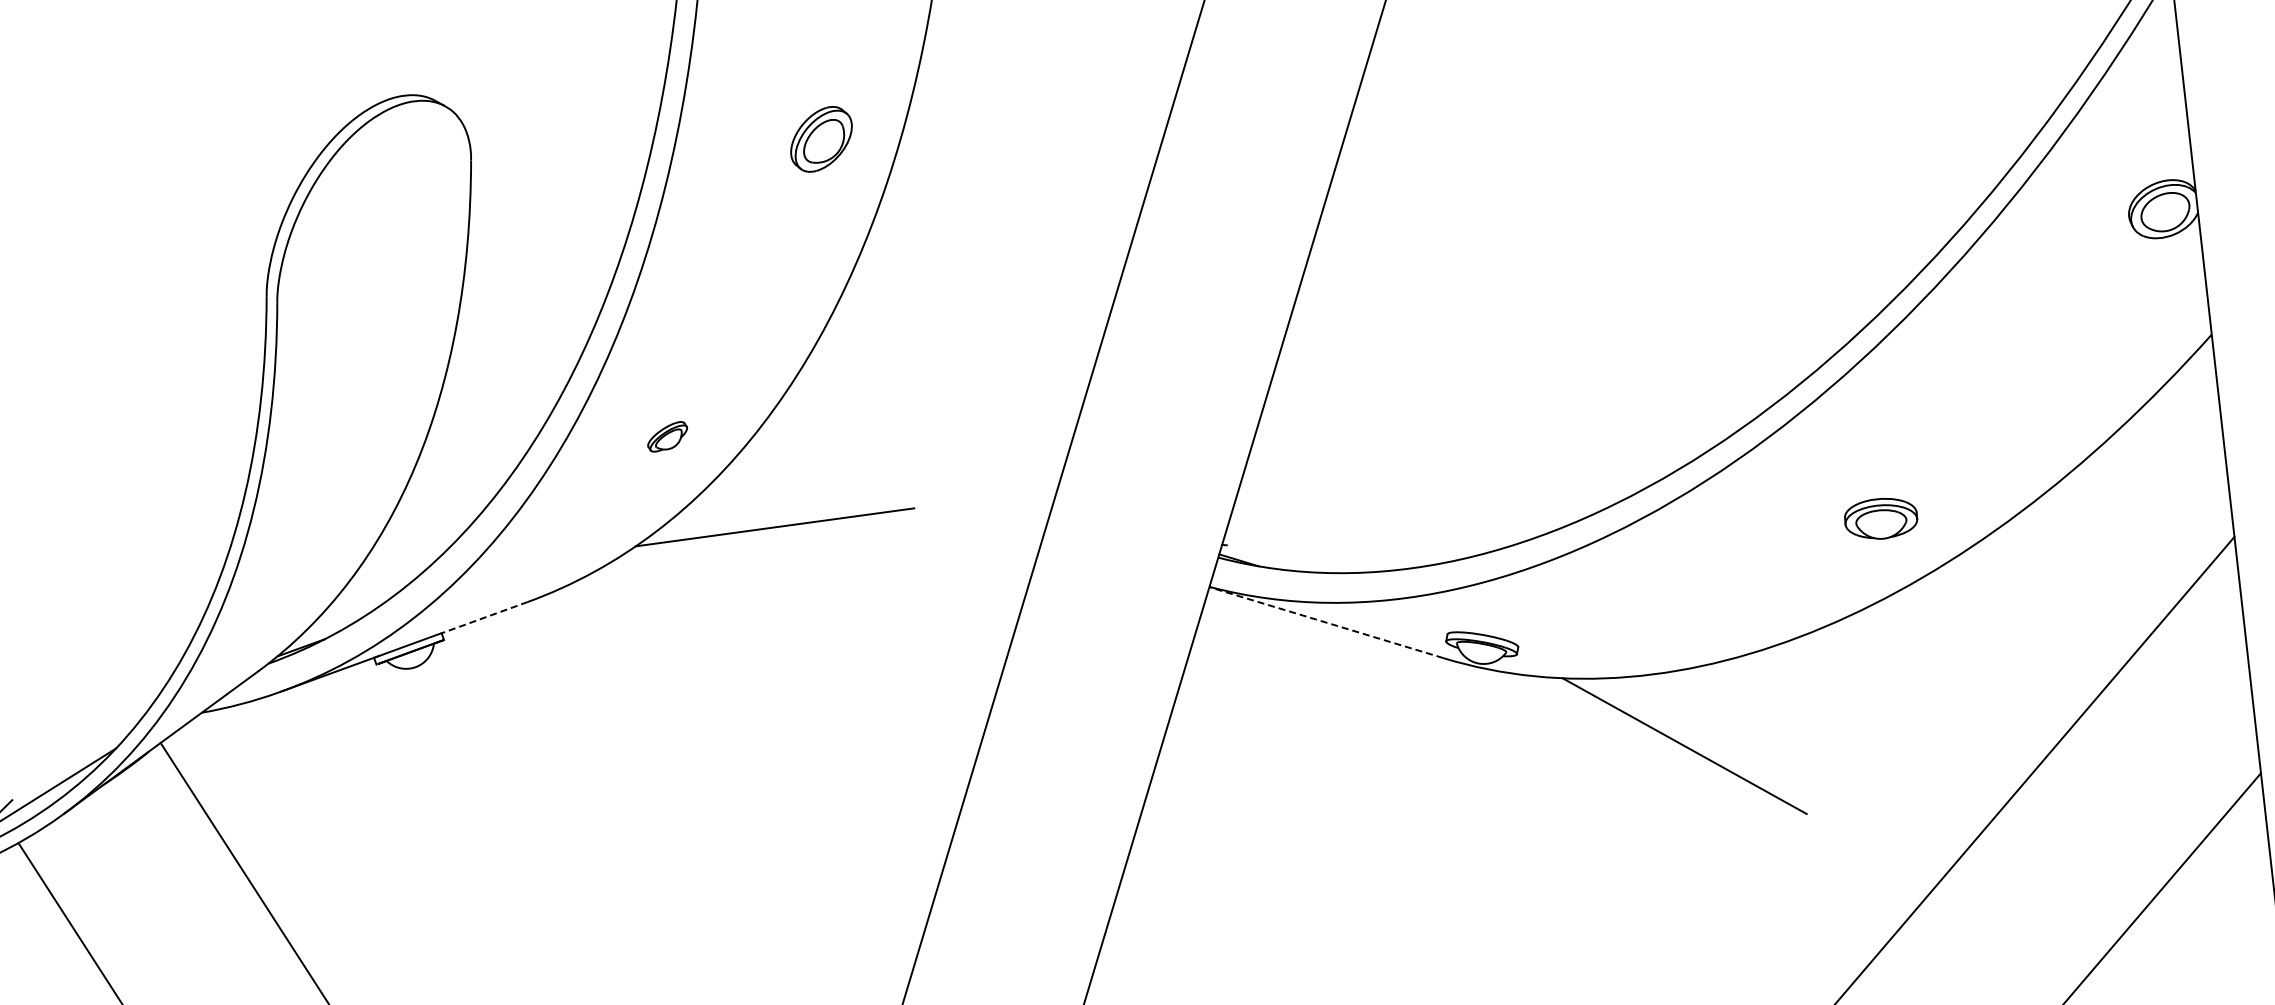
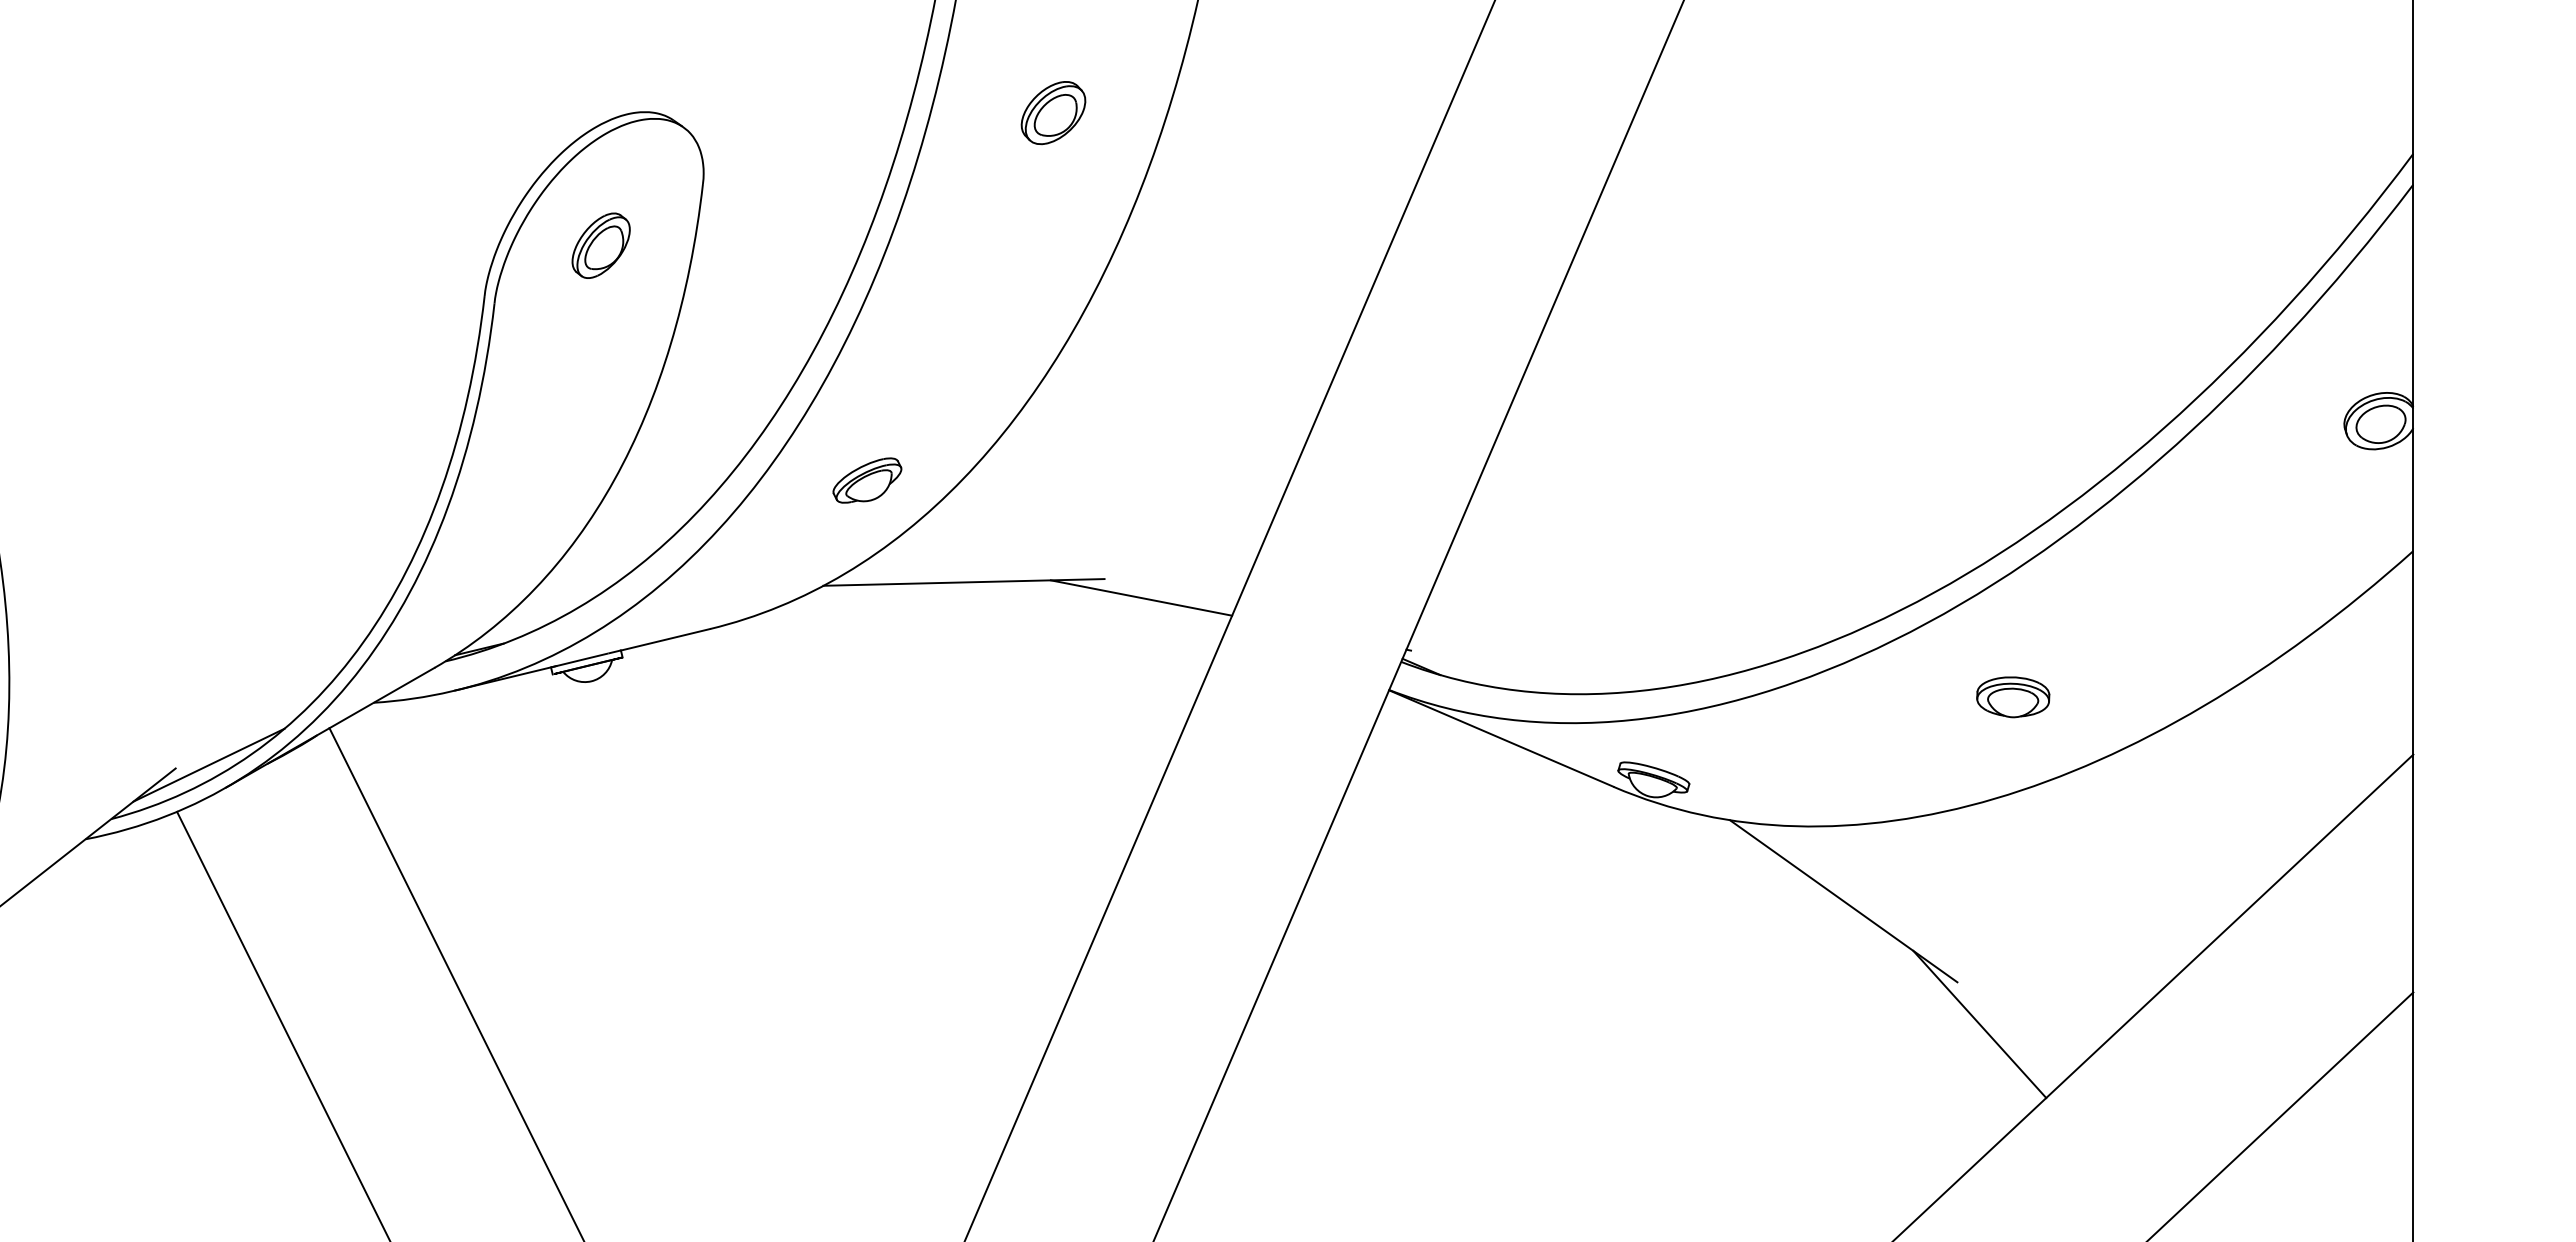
part: (821, 139) -> (1053, 113), moved
part: (376, 233) -> (600, 245), added
part: (667, 436) -> (867, 480), size x1.67
part: (1881, 519) -> (2013, 697), moved
line: (953, 522) -> (1141, 597), added
line: (484, 617) -> (665, 639), dashed -> solid
line: (1325, 622) -> (1500, 738), dashed -> solid
line: (1833, 853) -> (1979, 1024), added

